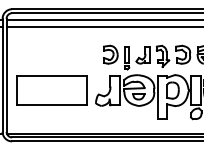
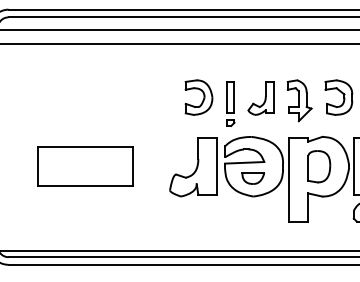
part: (51, 90) -> (84, 166), size x0.7

